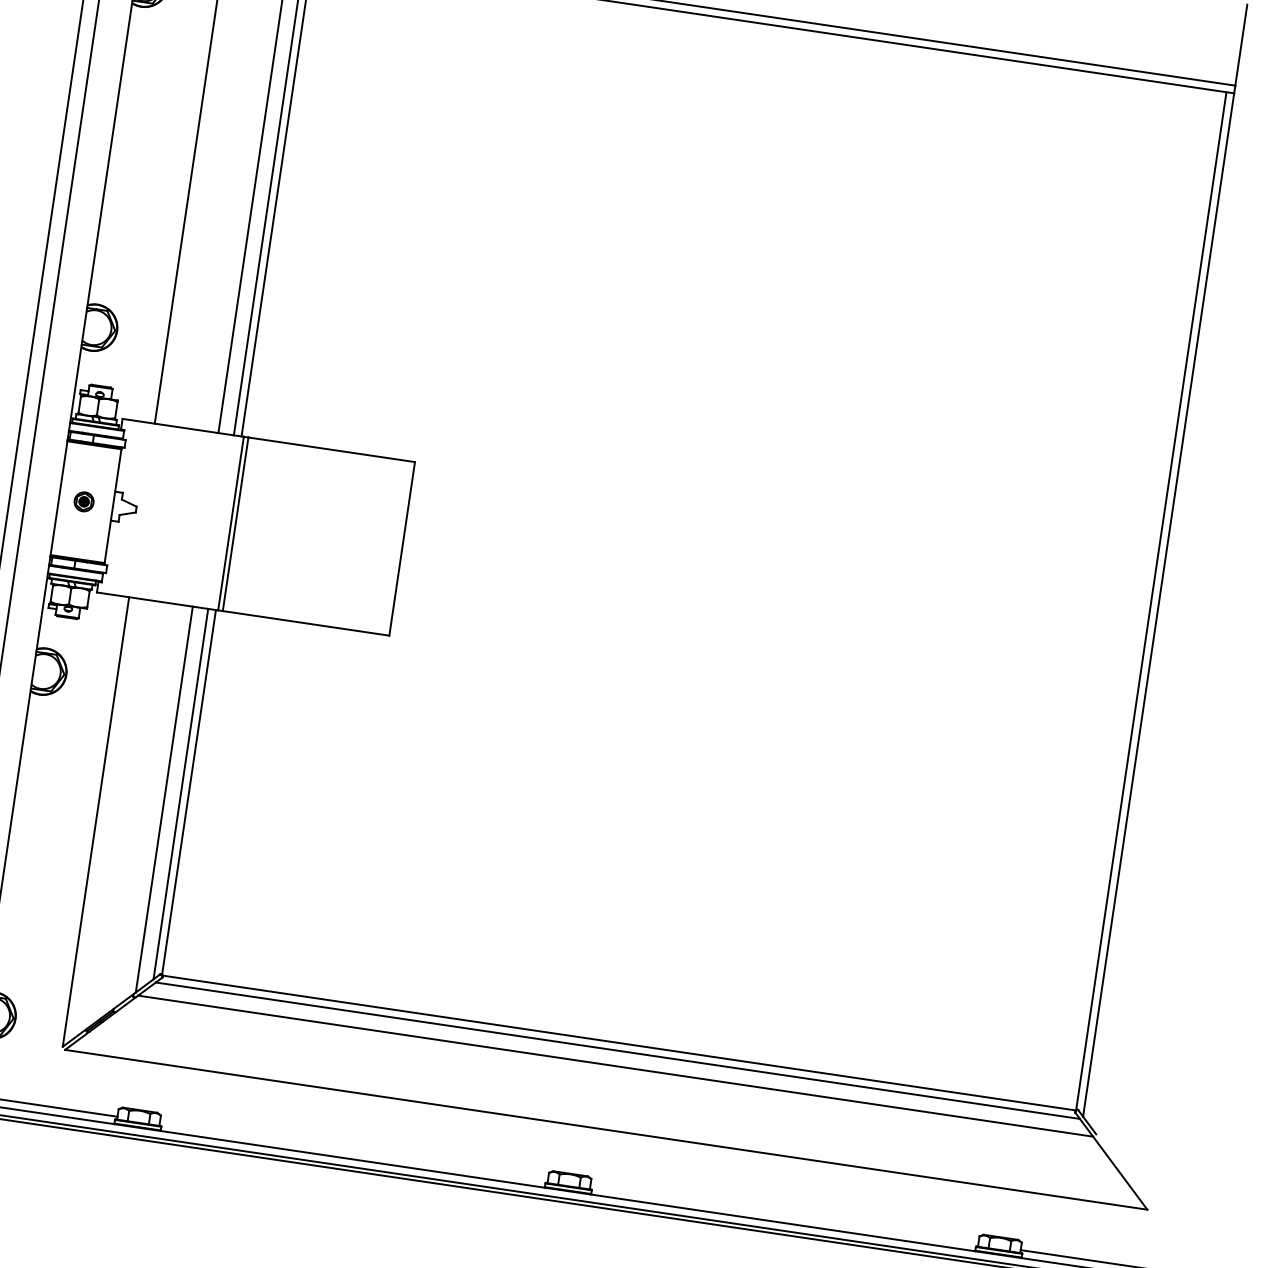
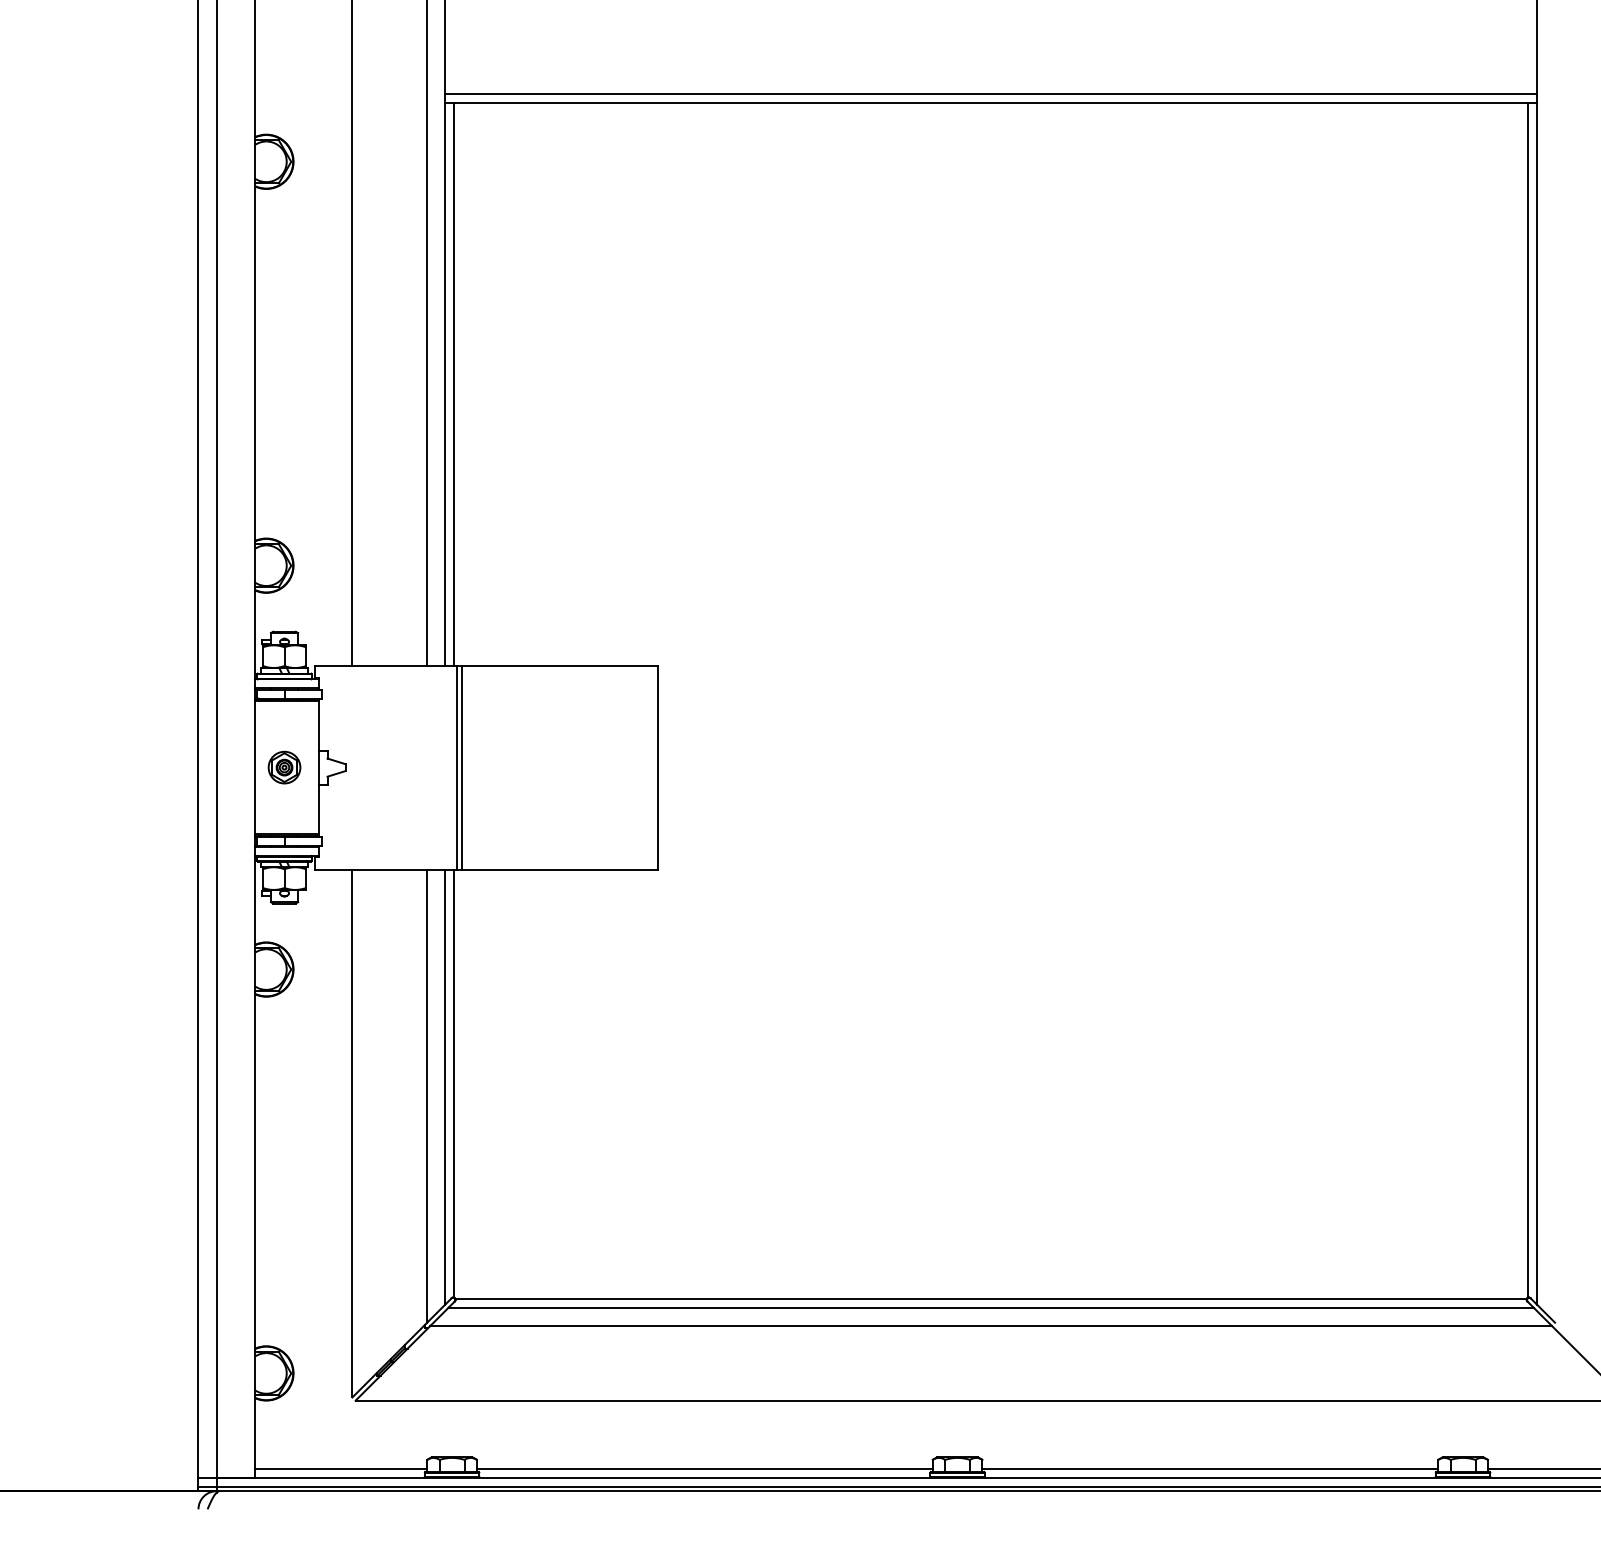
part: (84, 501) -> (284, 767), size x1.43
line: (353, 1151) -> (704, 1468), added
line: (784, 1215) -> (1210, 1468), added

